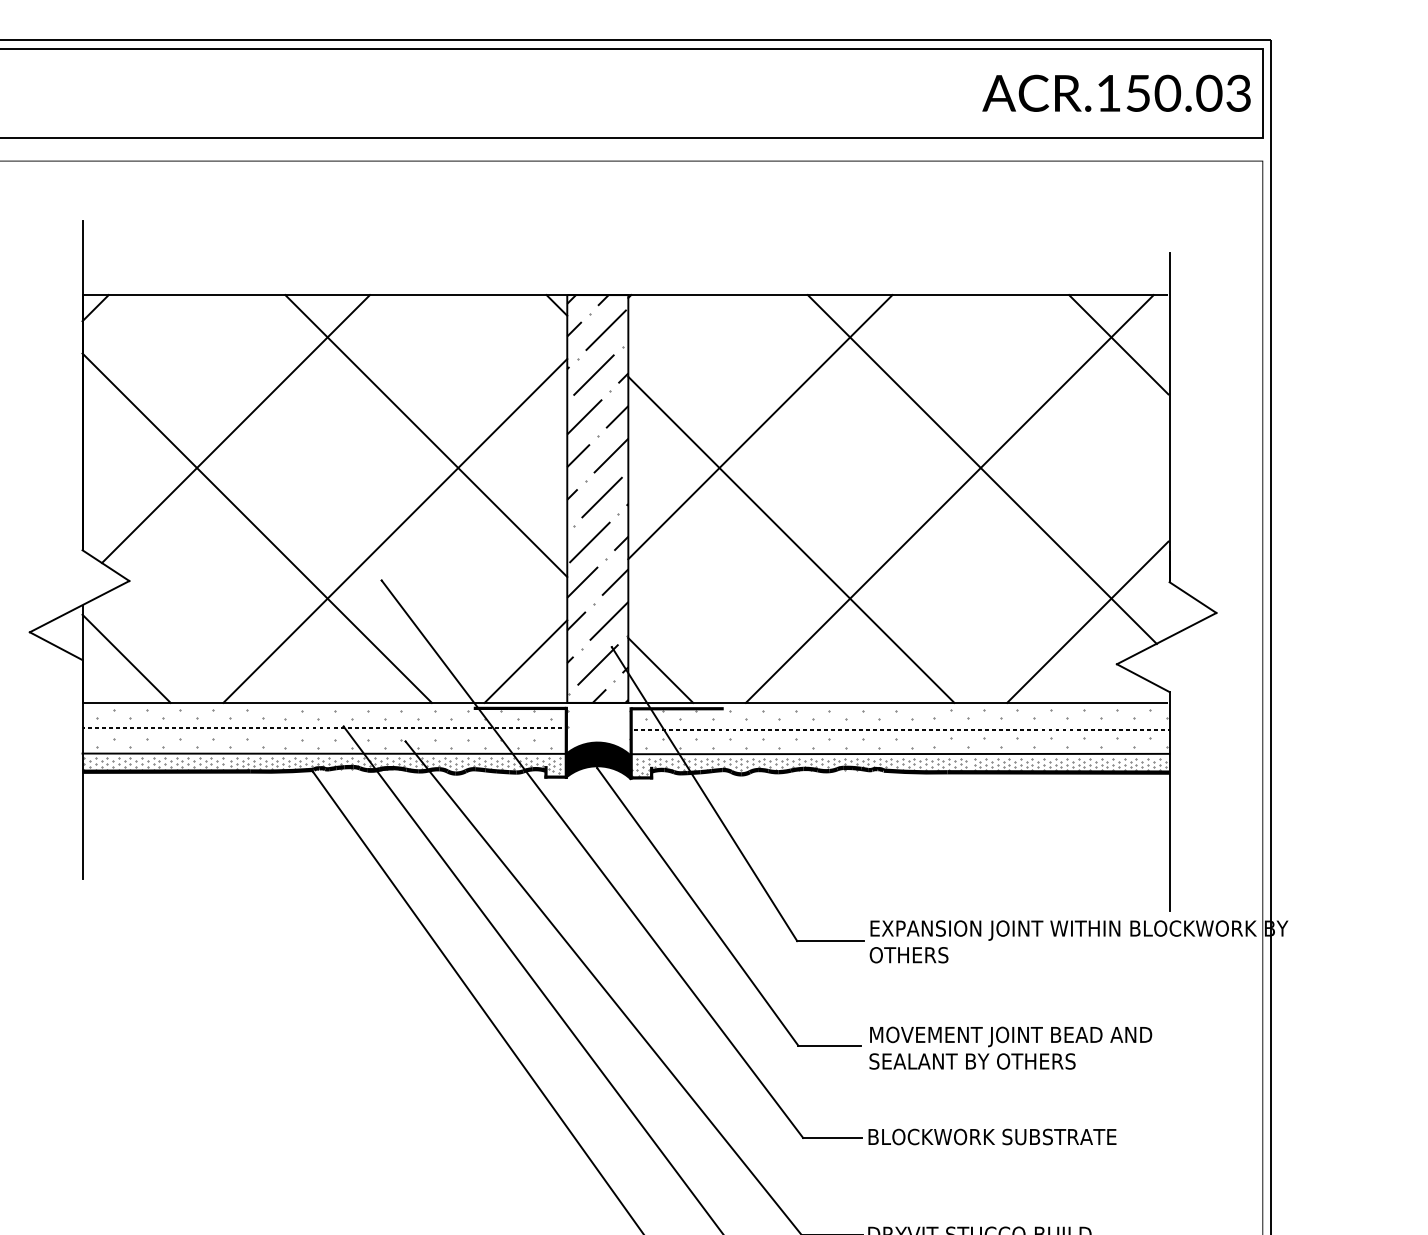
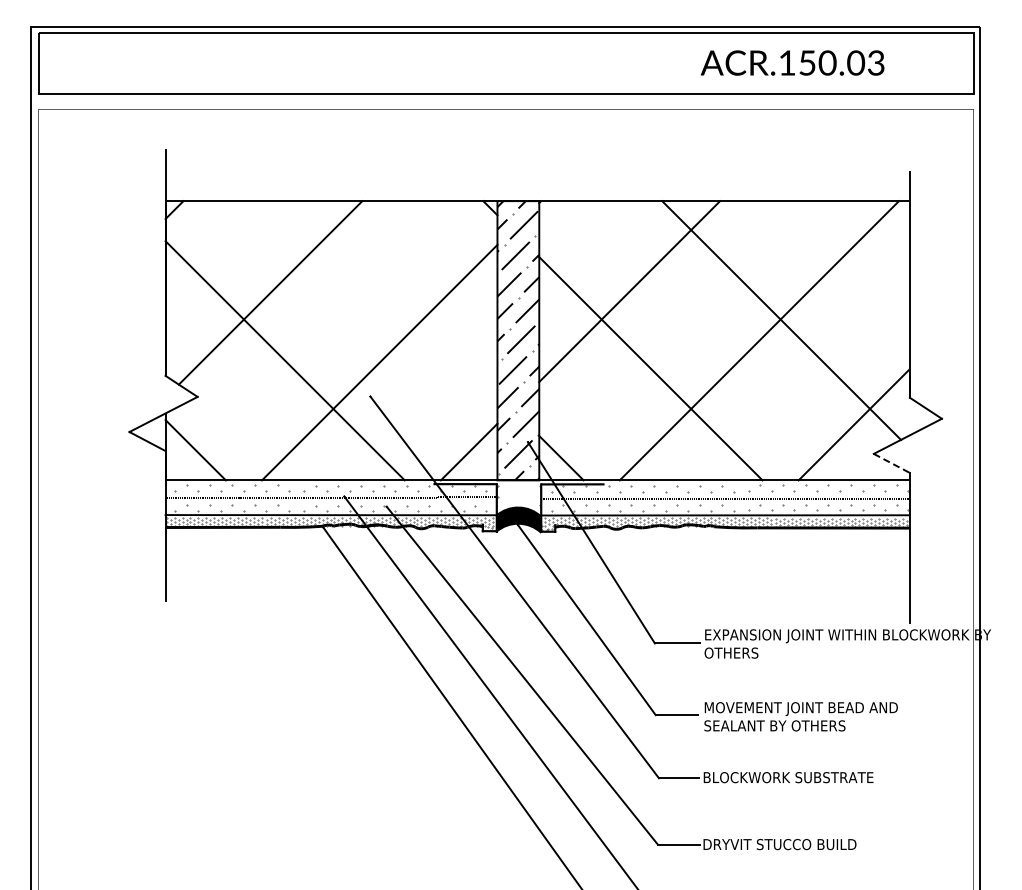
text: (1116, 92) -> (792, 62), moved
line: (1119, 345) -> (875, 235), removed
line: (425, 435) -> (400, 297), removed
line: (1144, 678) -> (892, 463), solid -> dashed

